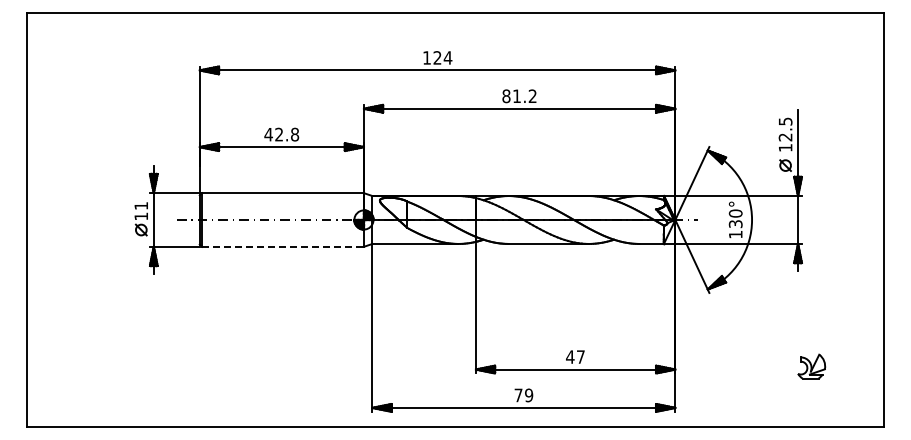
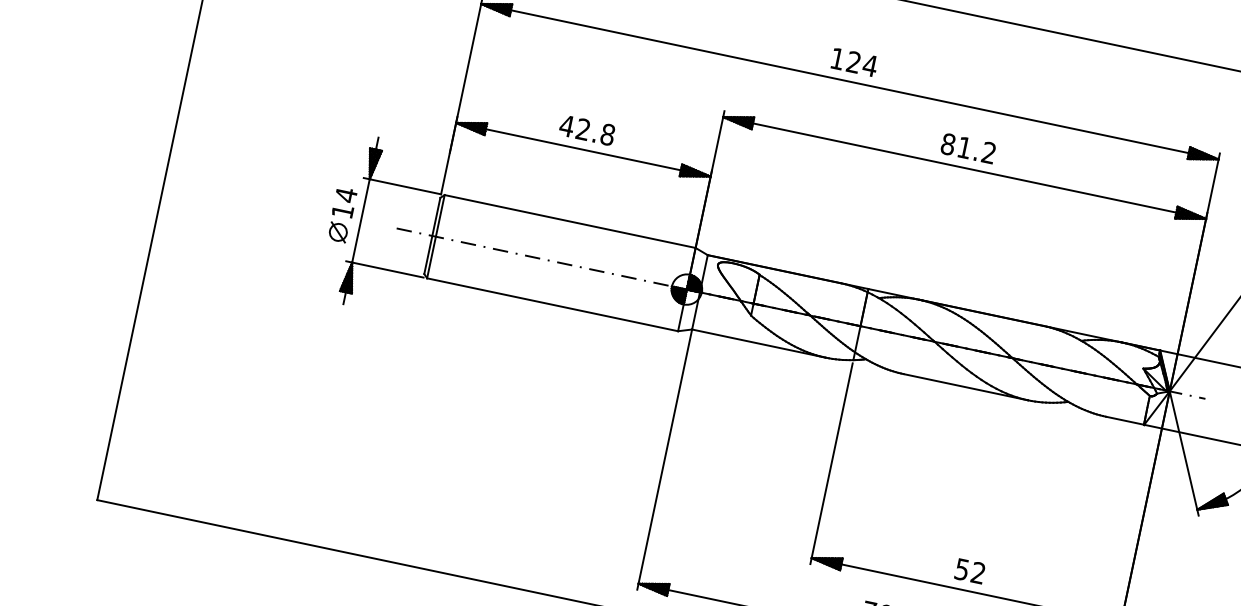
text: (140, 205) -> (345, 194), 11 -> 14
line: (283, 246) -> (553, 304), dashed -> solid
text: (575, 356) -> (970, 570), 47 -> 52

